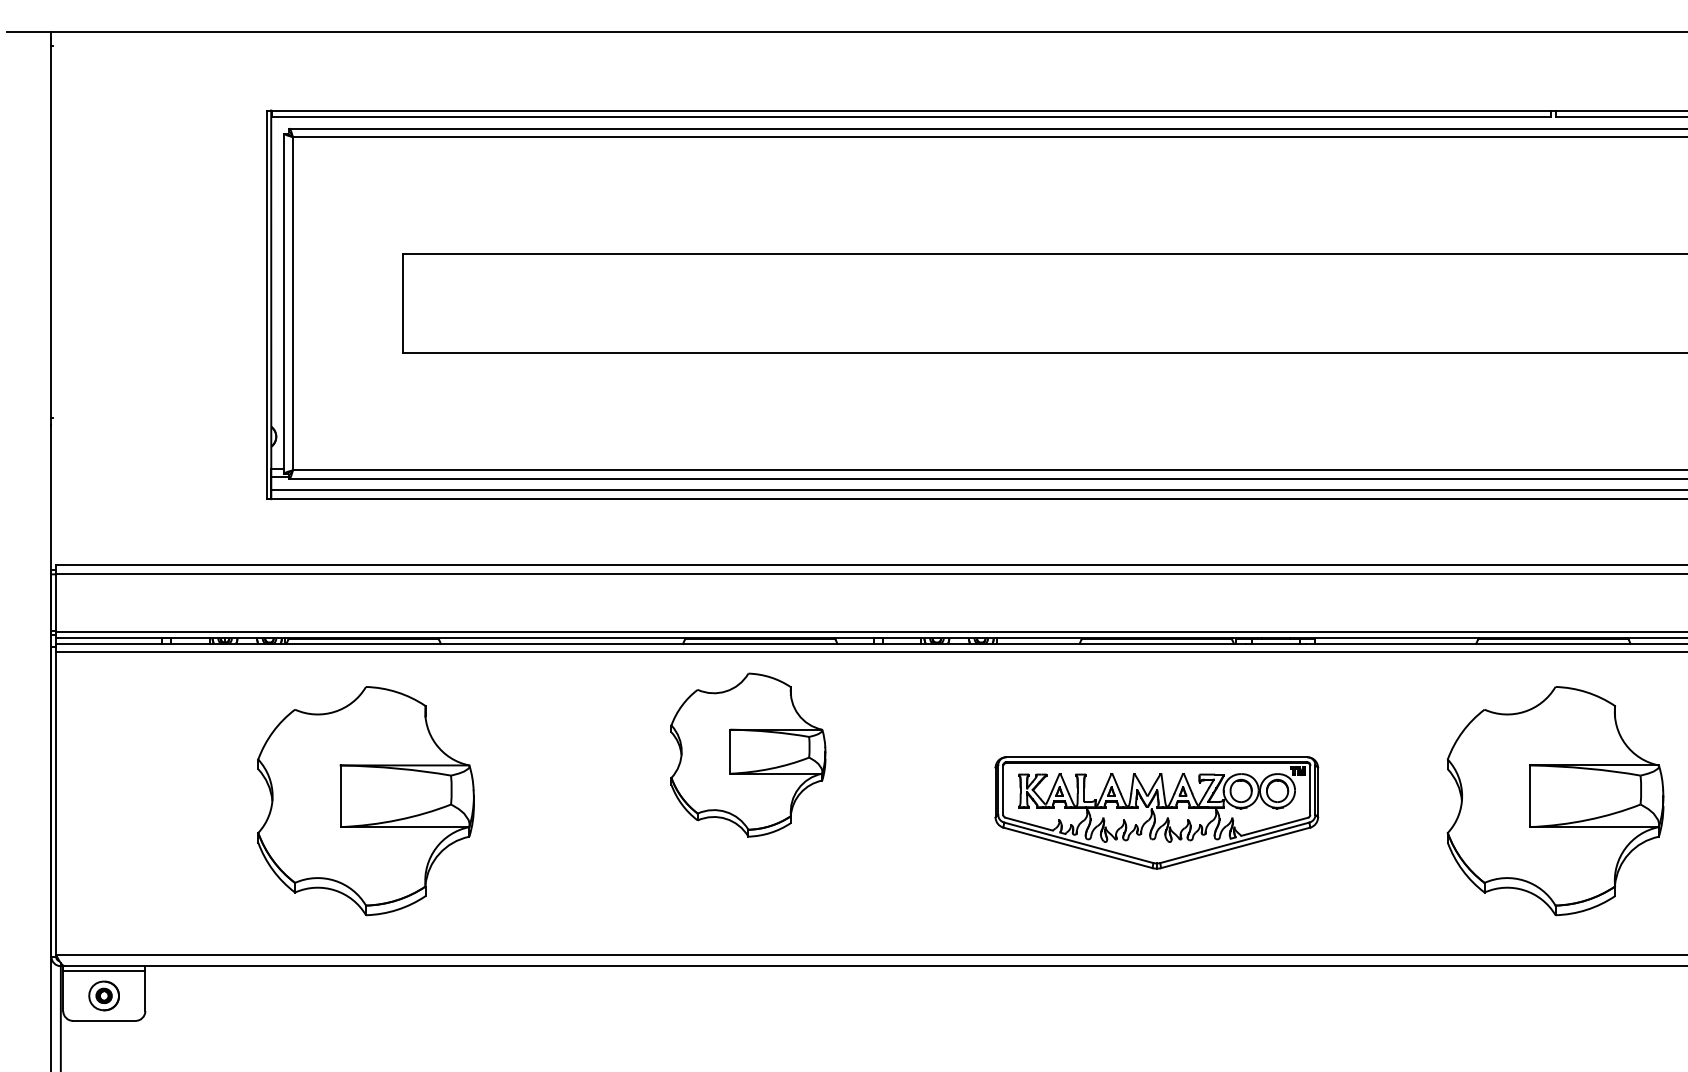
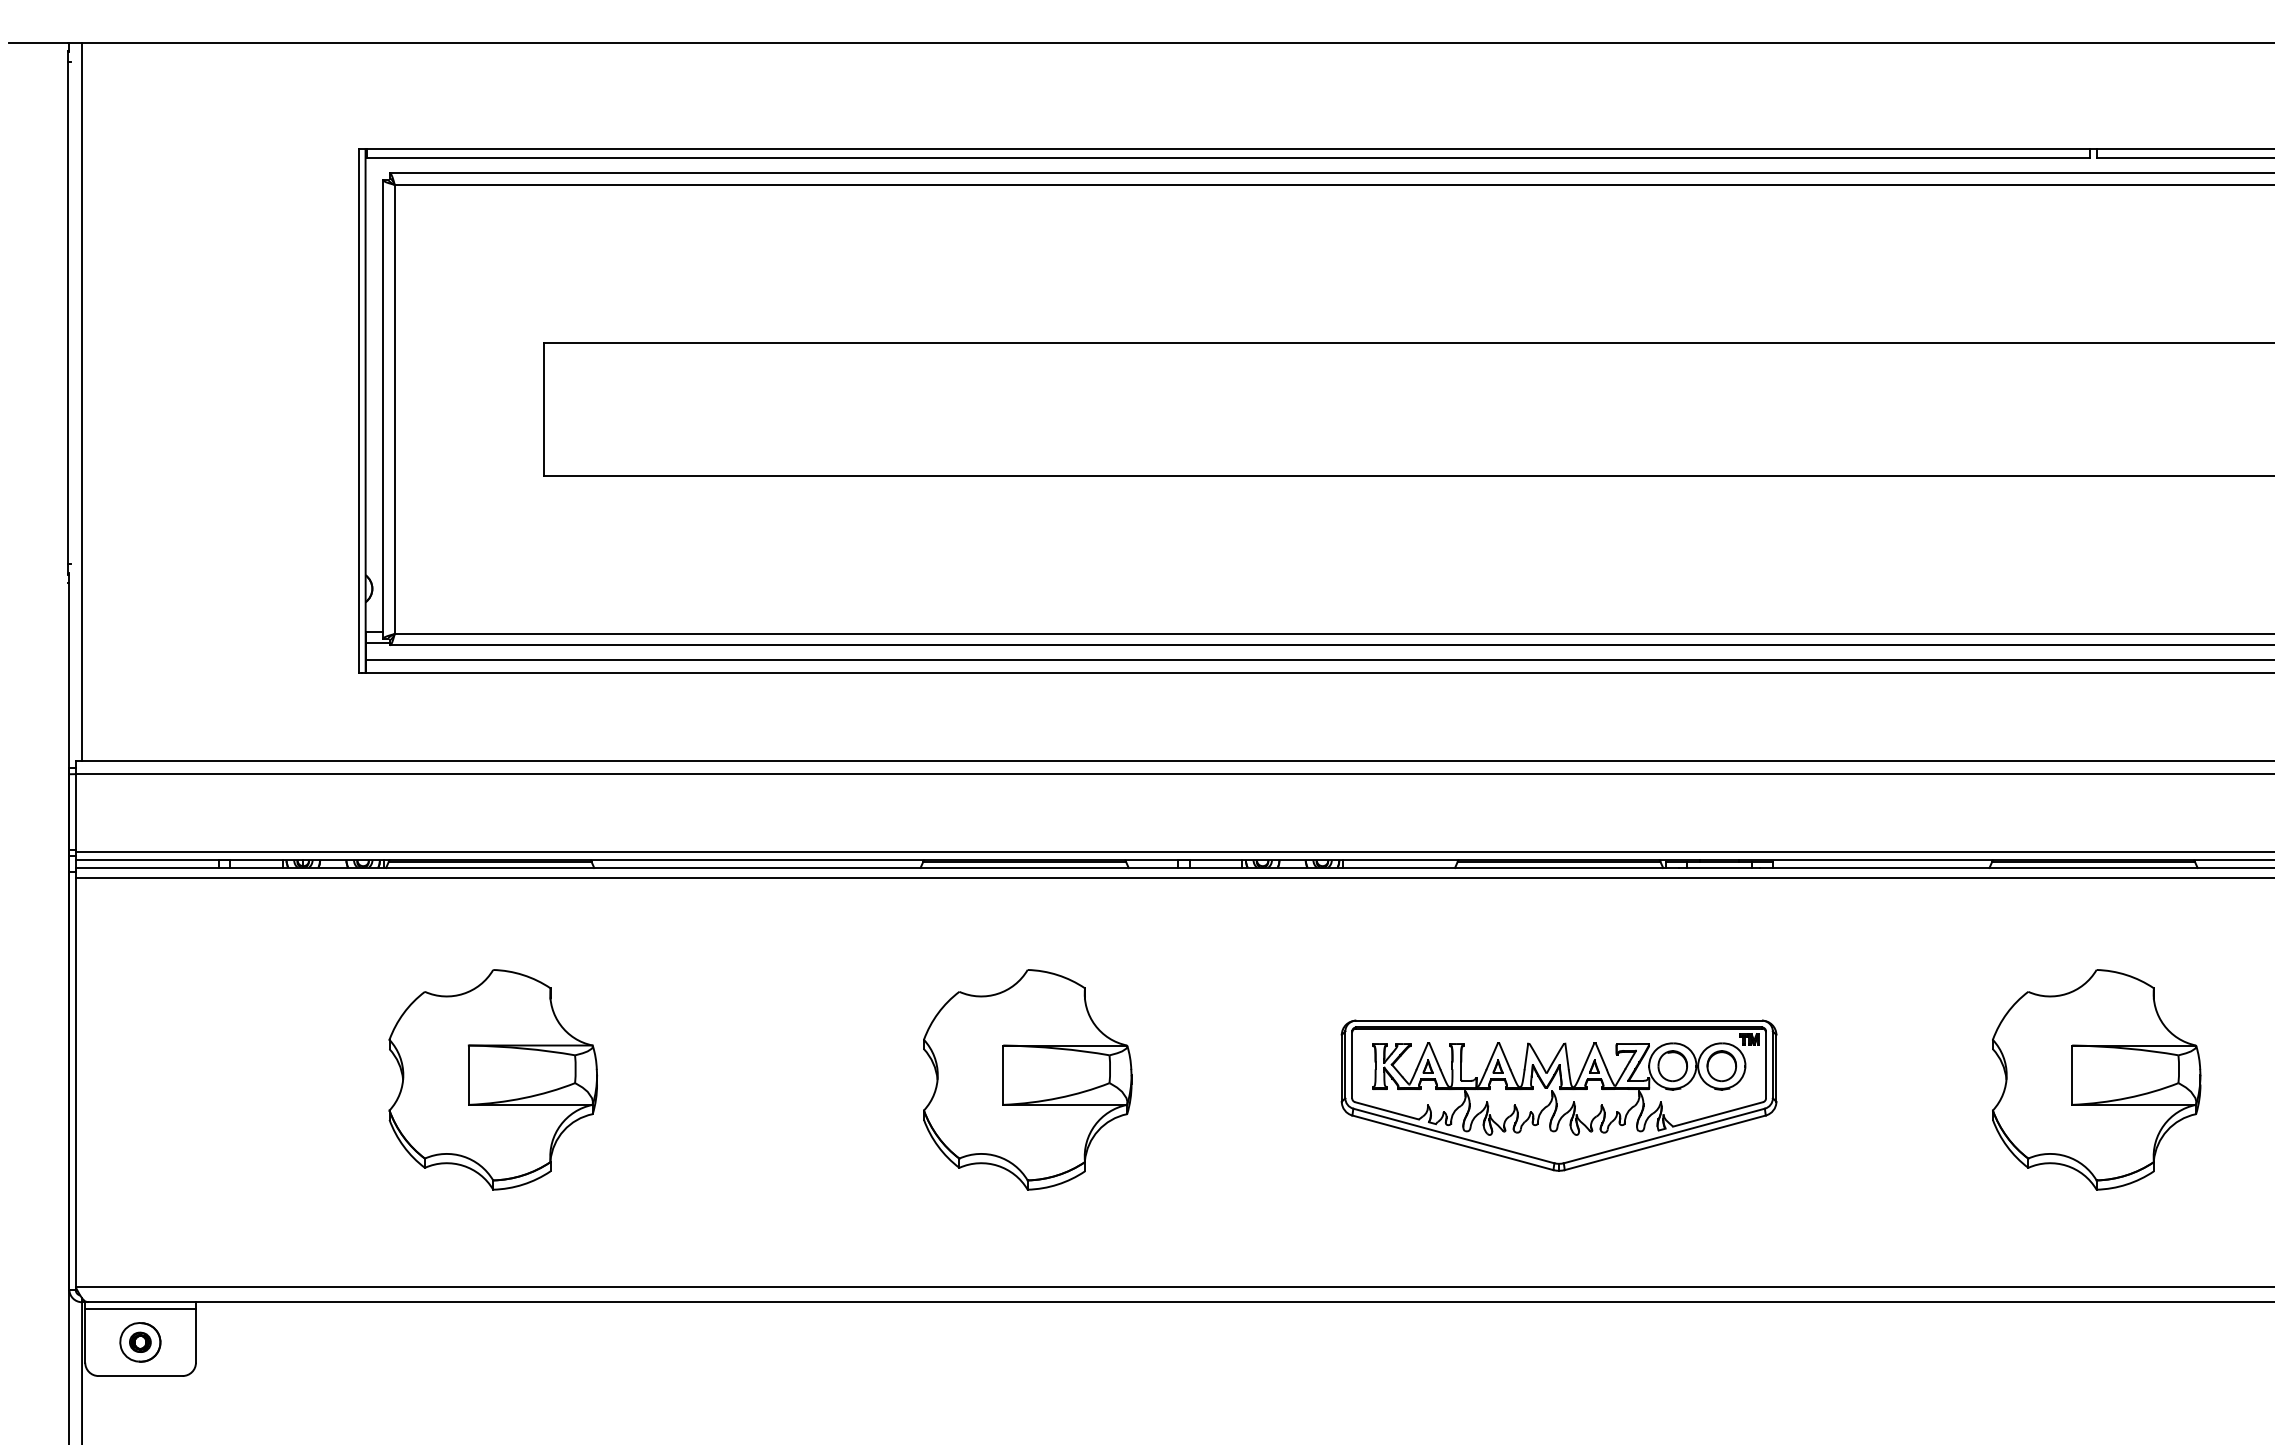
line: (60, 298) -> (81, 402), added
part: (748, 754) -> (1027, 1079), moved
part: (365, 800) -> (492, 1079), size x0.71
part: (1555, 800) -> (2096, 1079), size x0.71

